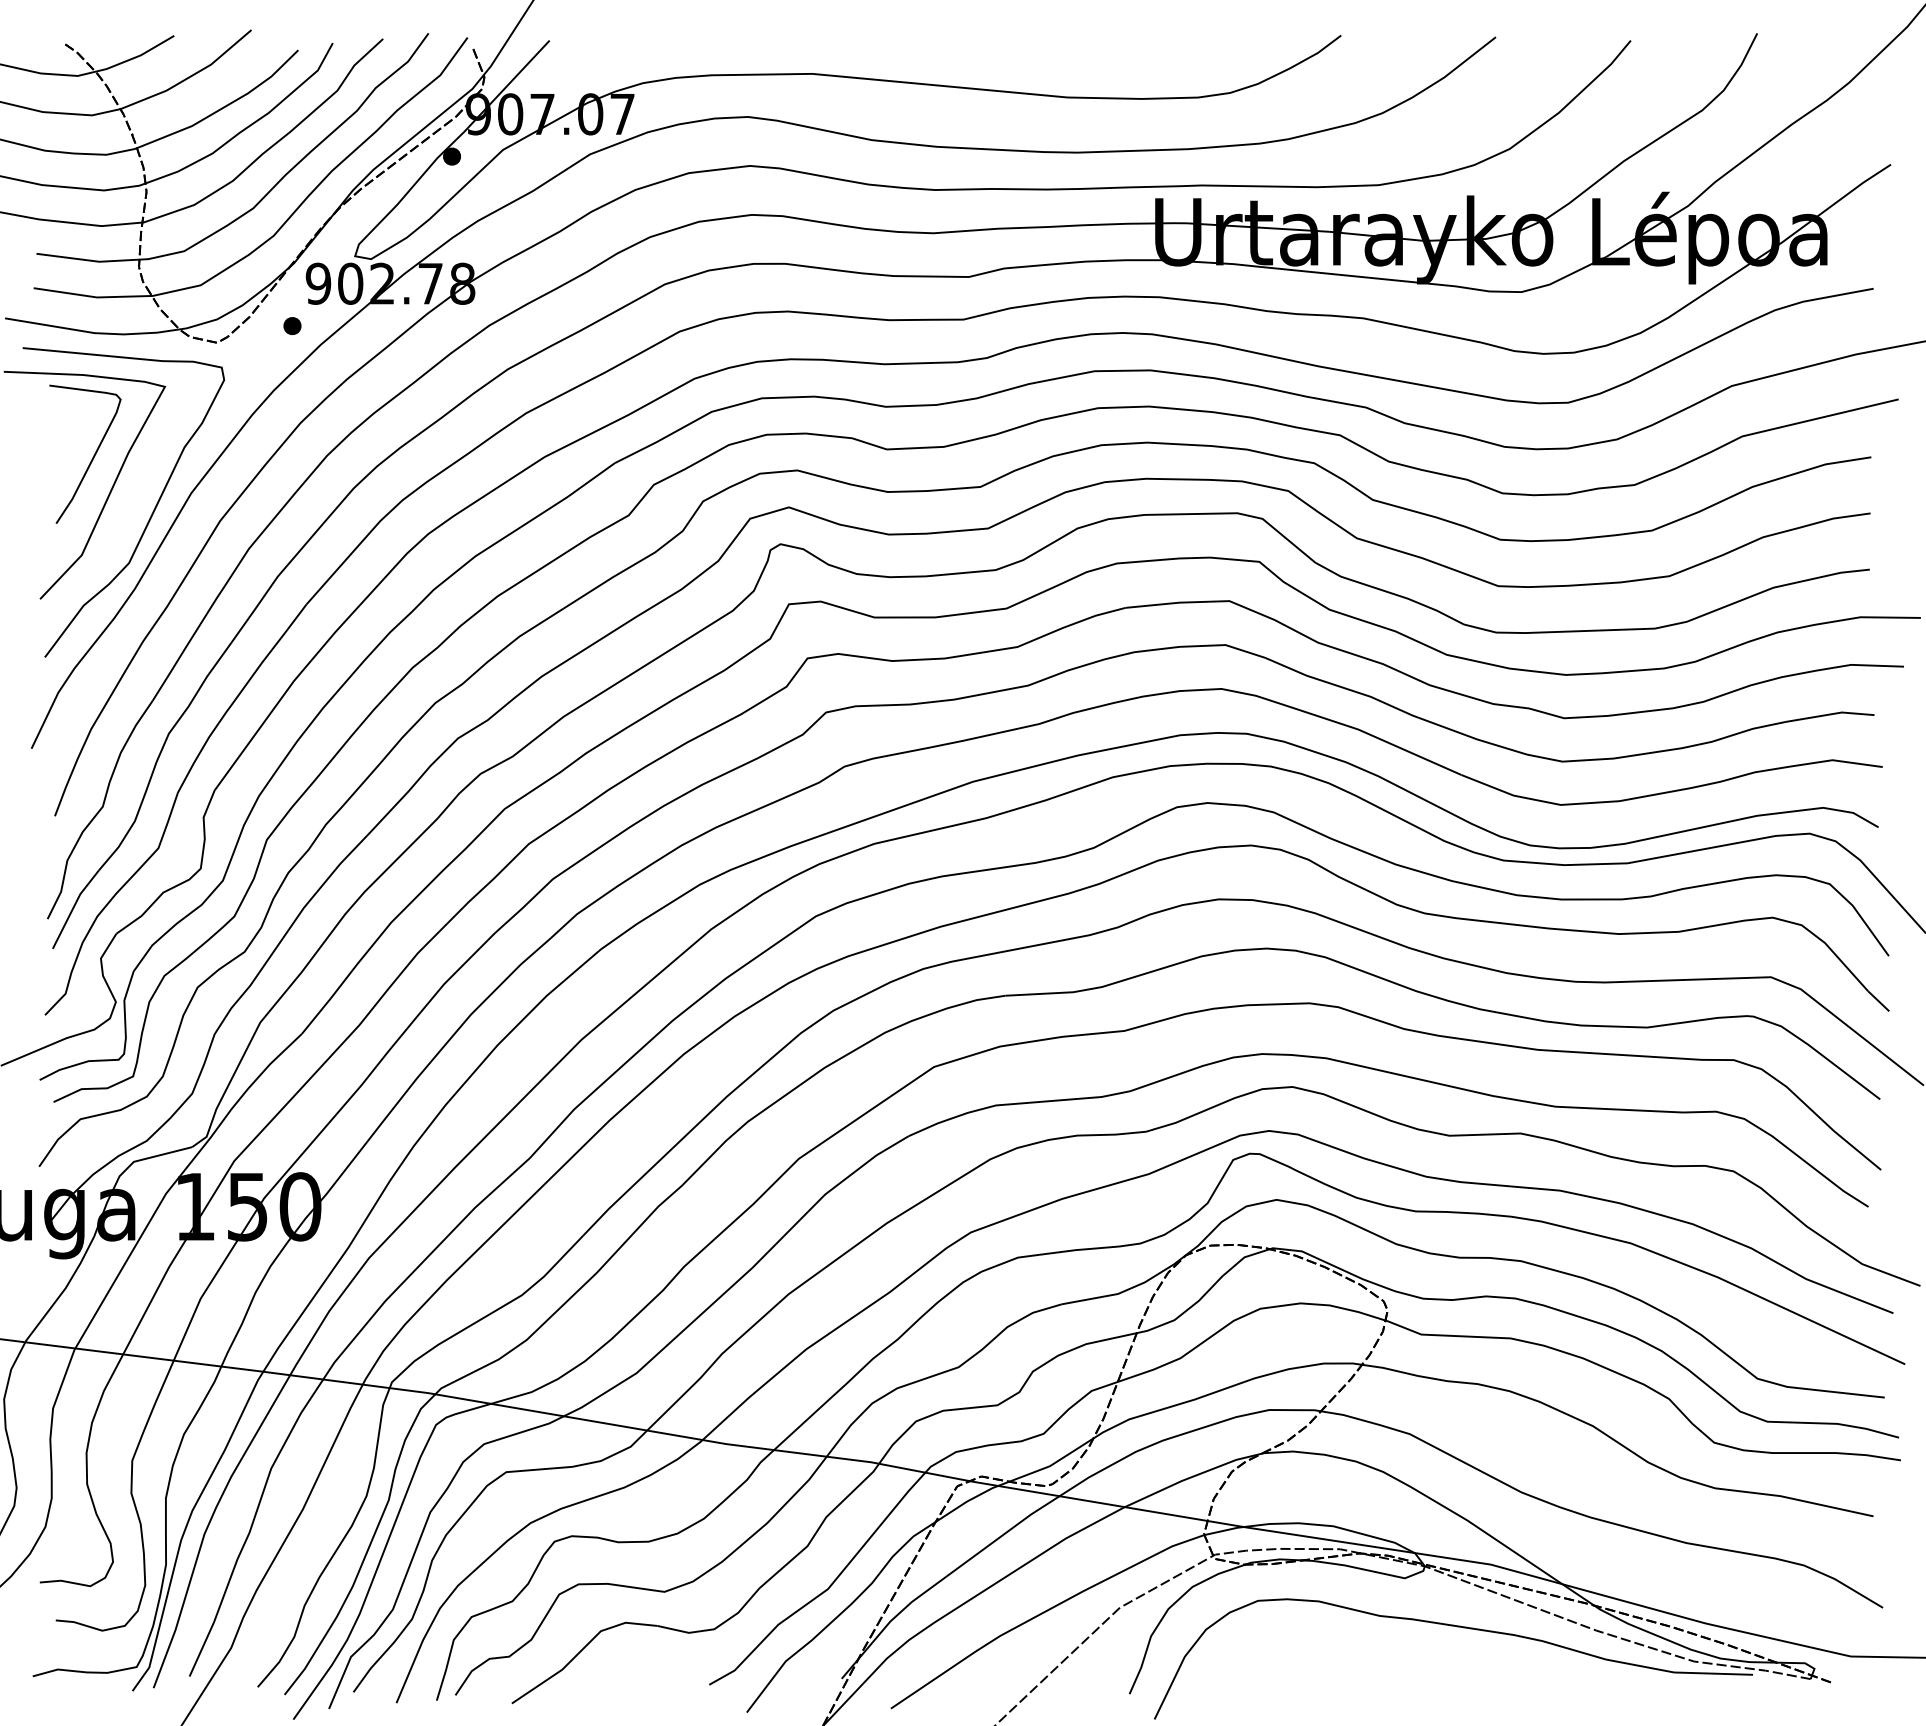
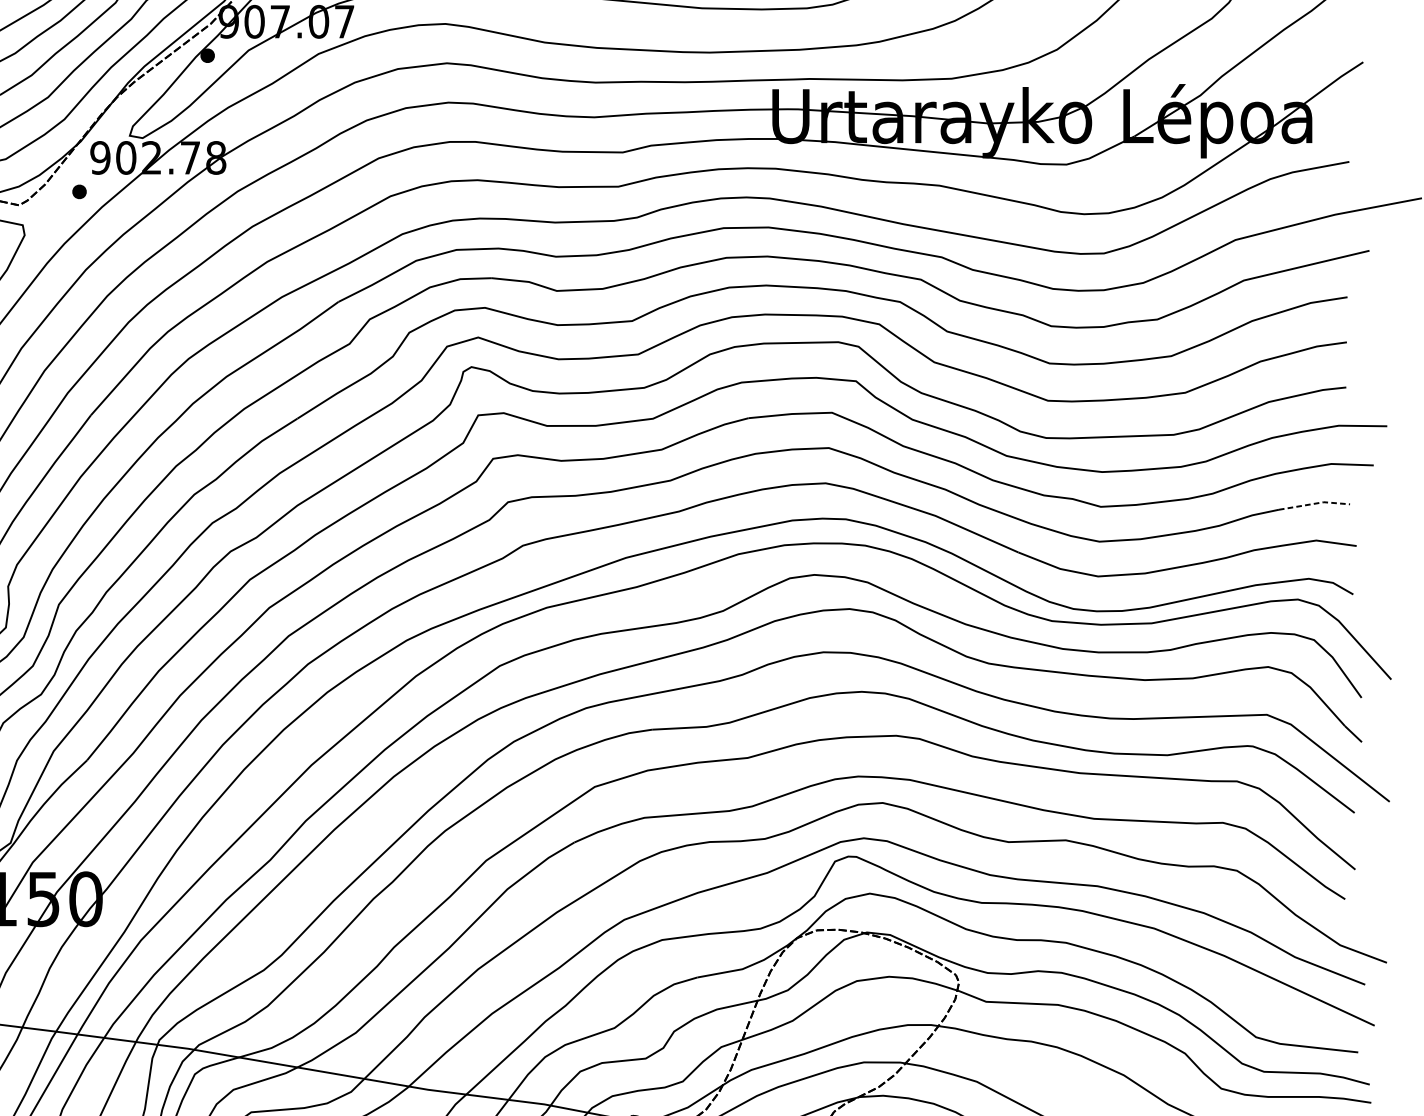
line: (1831, 714) -> (1315, 503), solid -> dashed

